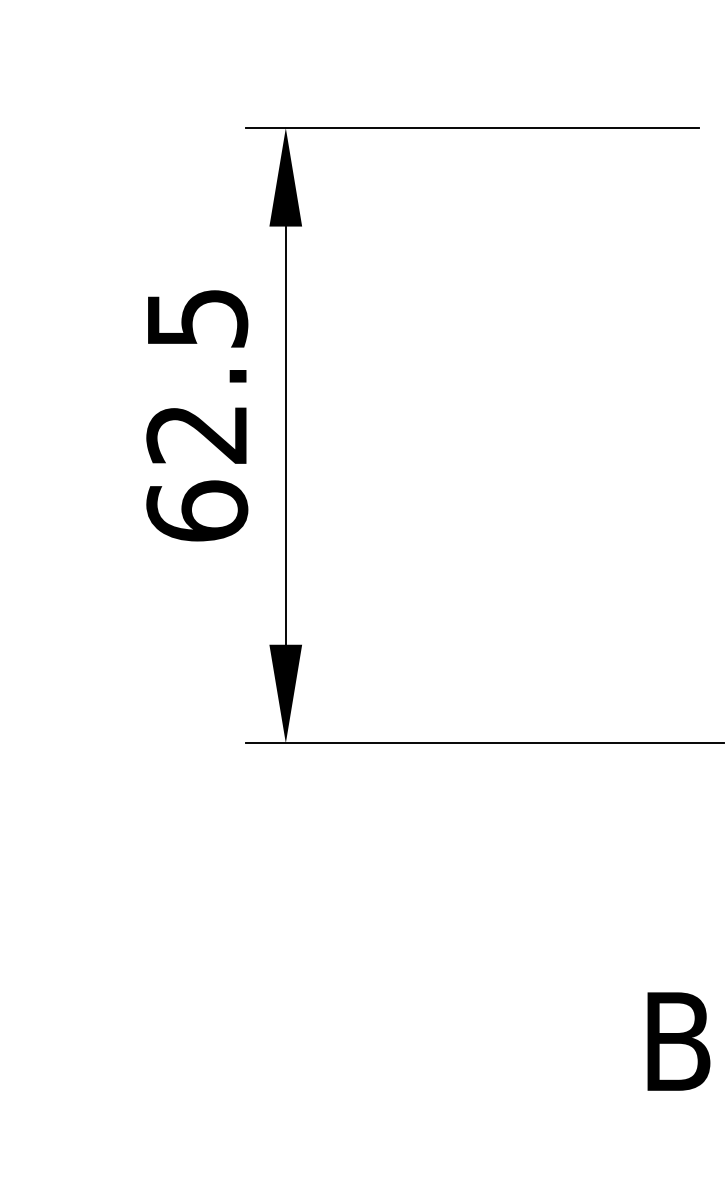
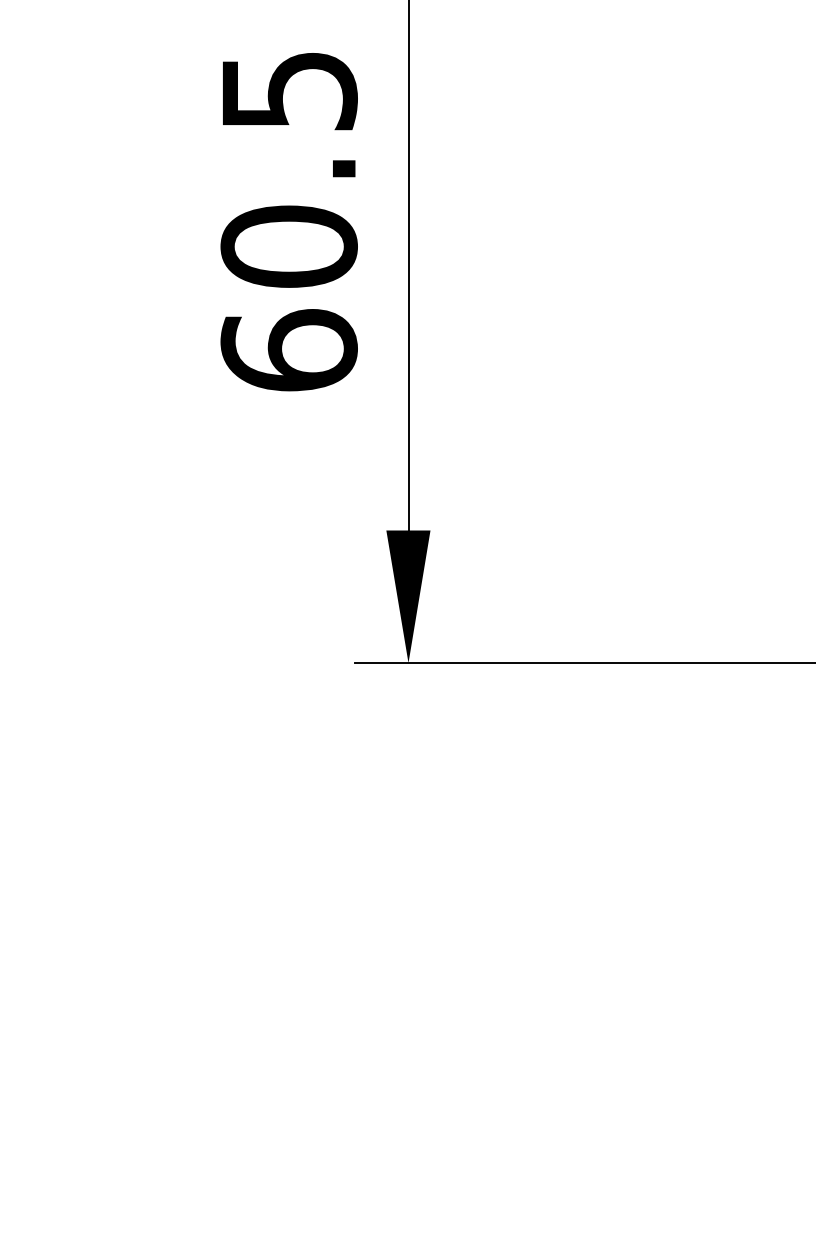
text: (197, 433) -> (289, 245), 62.5 -> 60.5

